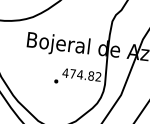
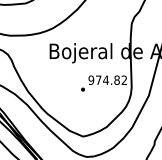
text: (65, 73) -> (91, 80), 474.82 -> 974.82

